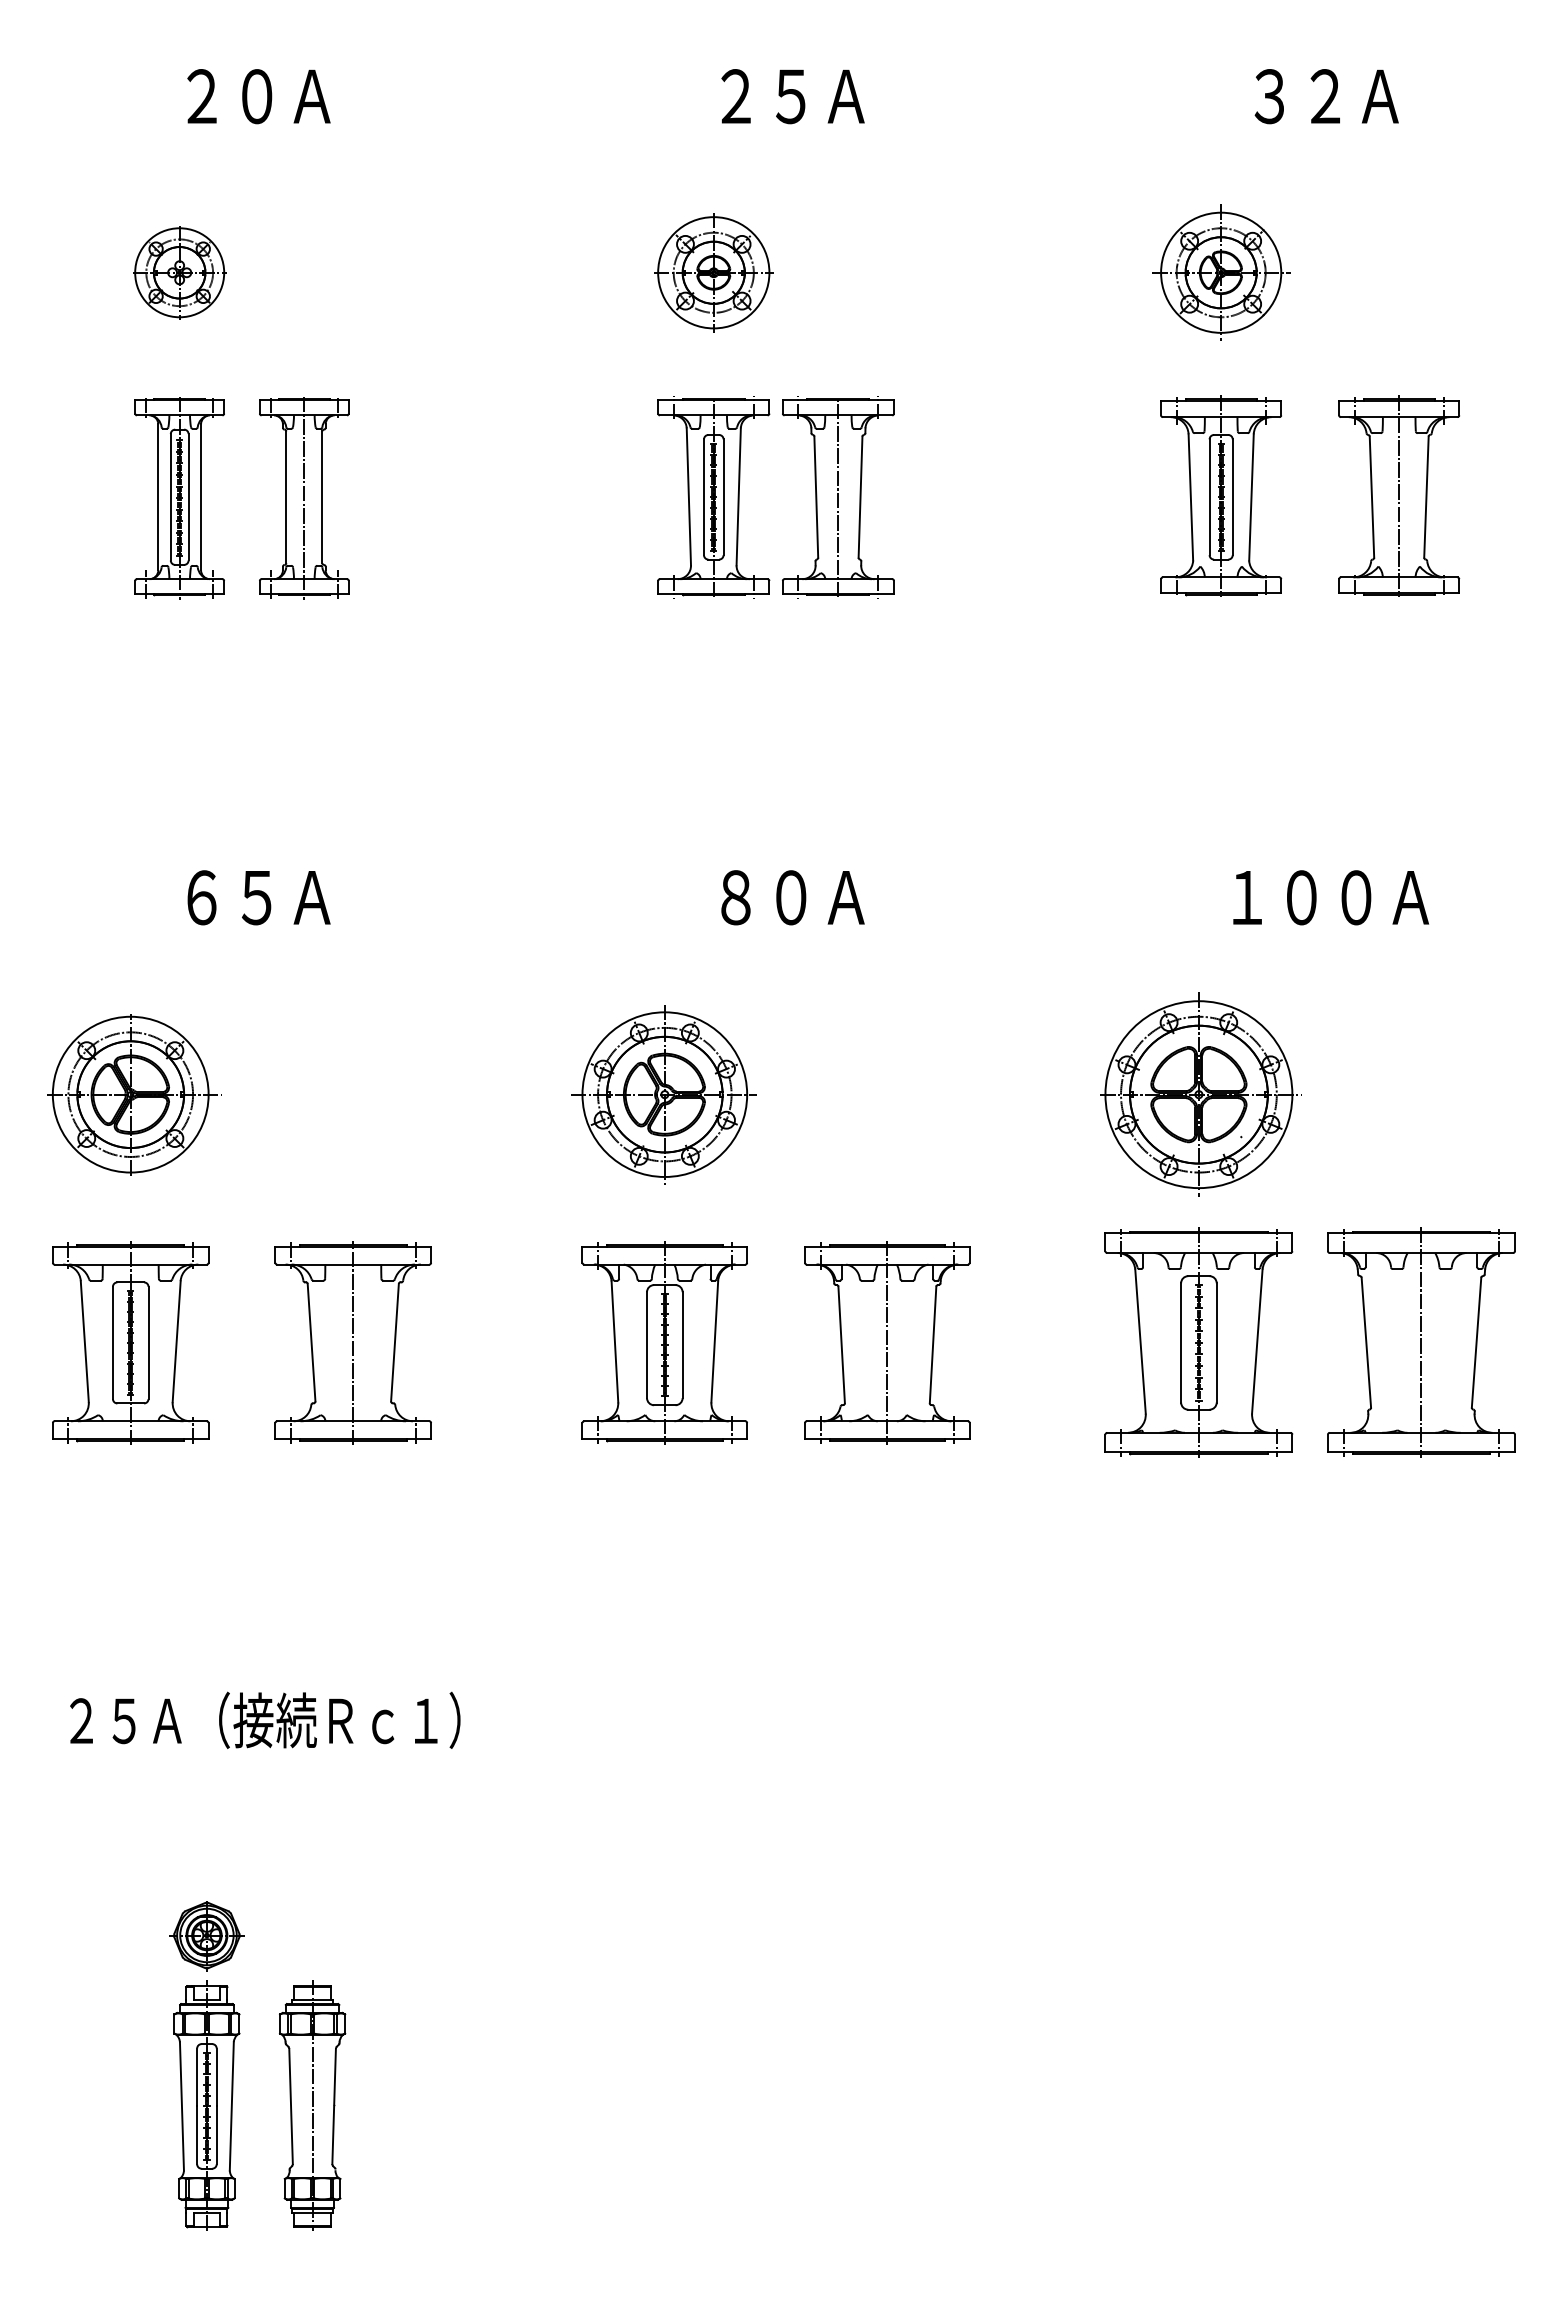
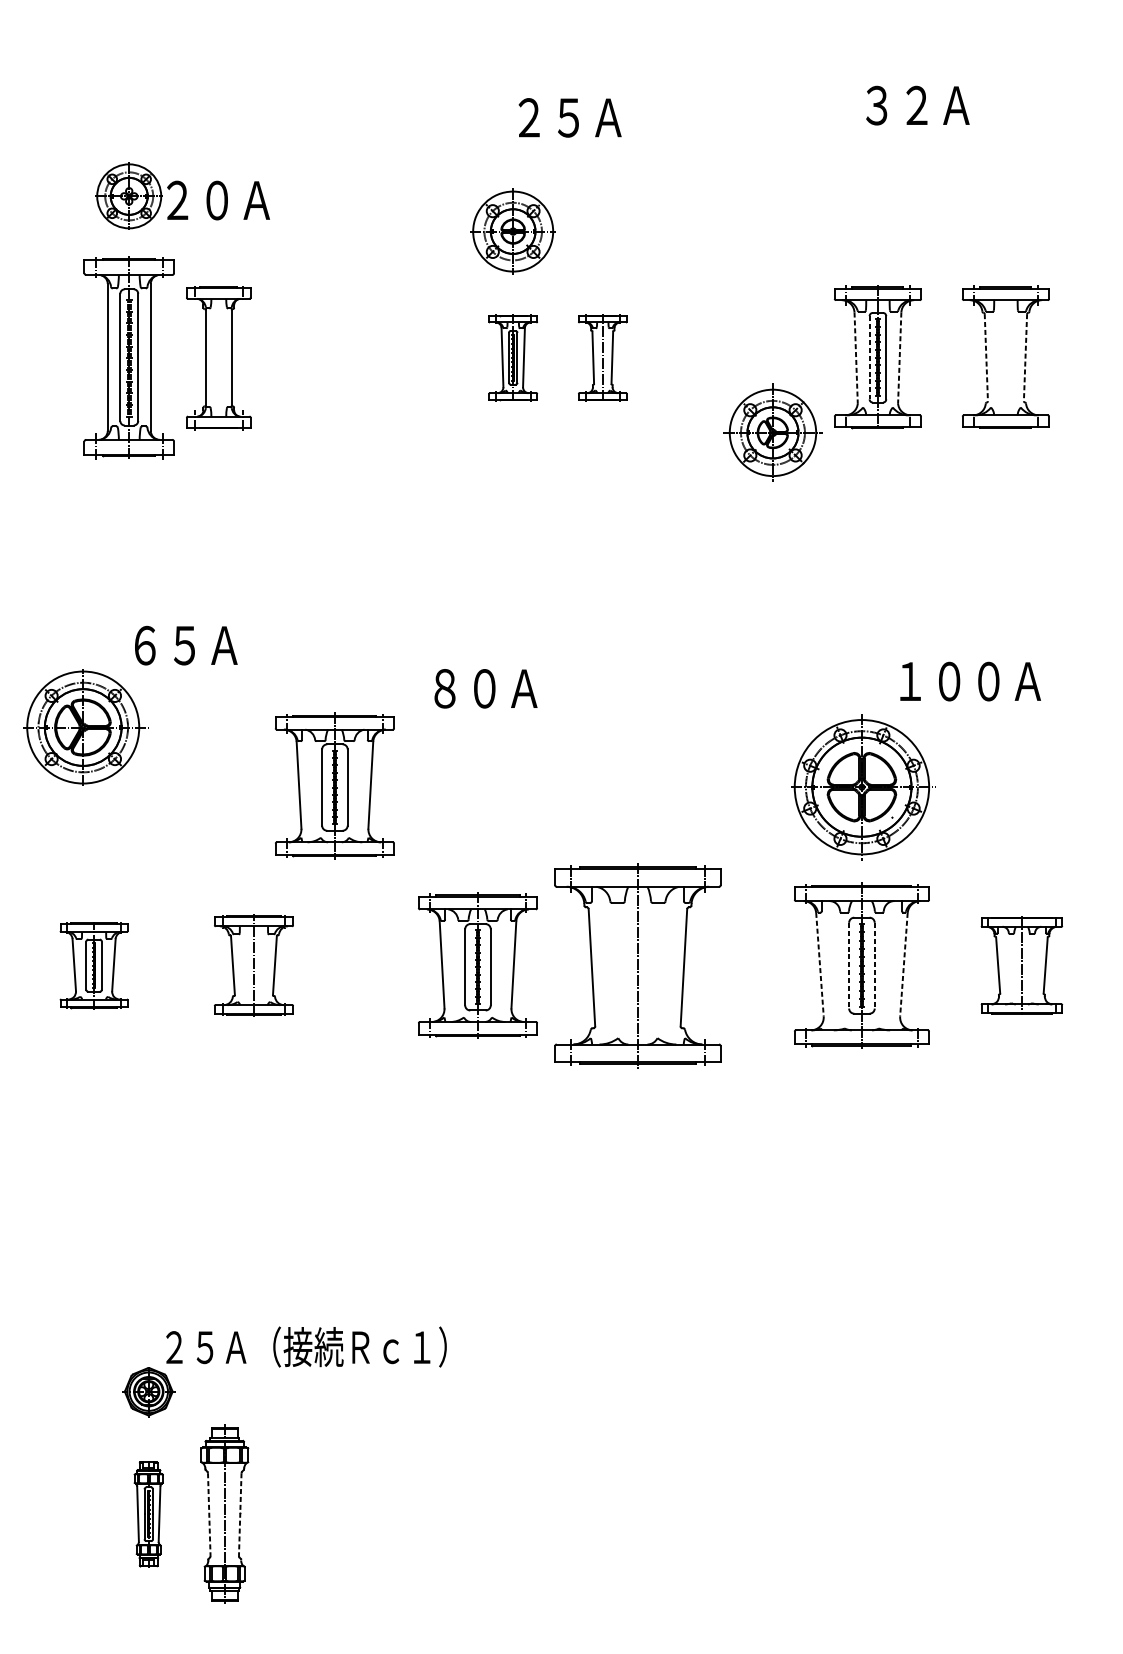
text: (258, 96) -> (218, 200), moved
text: (792, 96) -> (569, 117), moved
text: (1326, 96) -> (917, 105), moved
part: (713, 272) -> (512, 231), moved
part: (1221, 272) -> (773, 432), moved
line: (1399, 495) -> (1006, 356), removed
line: (304, 497) -> (218, 357), removed
part: (713, 497) -> (512, 357), size x0.6
part: (838, 497) -> (602, 357), size x0.6
line: (1190, 497) -> (855, 357), solid -> dashed
line: (1209, 497) -> (869, 357), solid -> dashed
line: (1251, 497) -> (899, 357), solid -> dashed
line: (1371, 497) -> (986, 357), solid -> dashed
line: (1426, 497) -> (1025, 357), solid -> dashed
part: (179, 498) -> (129, 358), size x1.4
text: (792, 897) -> (485, 688), moved
text: (1331, 897) -> (970, 681), moved
part: (465, 1092) -> (334, 785), added
part: (134, 1094) -> (85, 727), moved
part: (663, 1094) -> (477, 787), removed
part: (130, 1342) -> (93, 965), size x0.6
part: (352, 1342) -> (253, 965), size x0.7
part: (887, 1342) -> (638, 965), size x1.4
line: (1140, 1342) -> (819, 965), solid -> dashed
line: (1181, 1342) -> (849, 965), solid -> dashed
line: (1216, 1342) -> (874, 965), solid -> dashed
line: (1257, 1342) -> (904, 965), solid -> dashed
part: (1421, 1342) -> (1021, 965), size x0.6
text: (265, 1719) -> (306, 1346), moved
part: (206, 2105) -> (148, 1513), size x0.6
line: (291, 2106) -> (209, 1514), solid -> dashed
line: (334, 2106) -> (240, 1514), solid -> dashed

